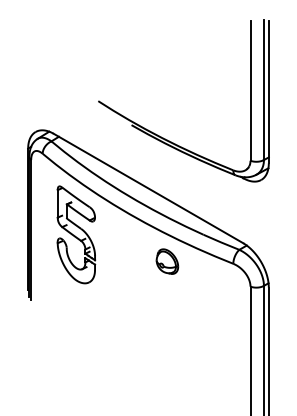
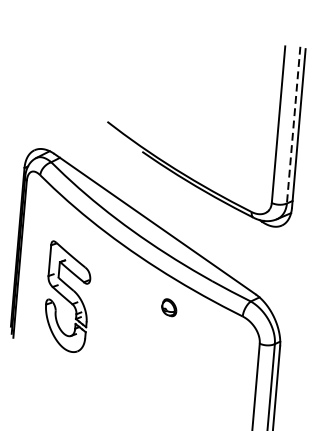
line: (263, 90) -> (293, 125), solid -> dashed
part: (76, 234) -> (67, 296), moved
part: (167, 261) -> (169, 307), size x0.6

